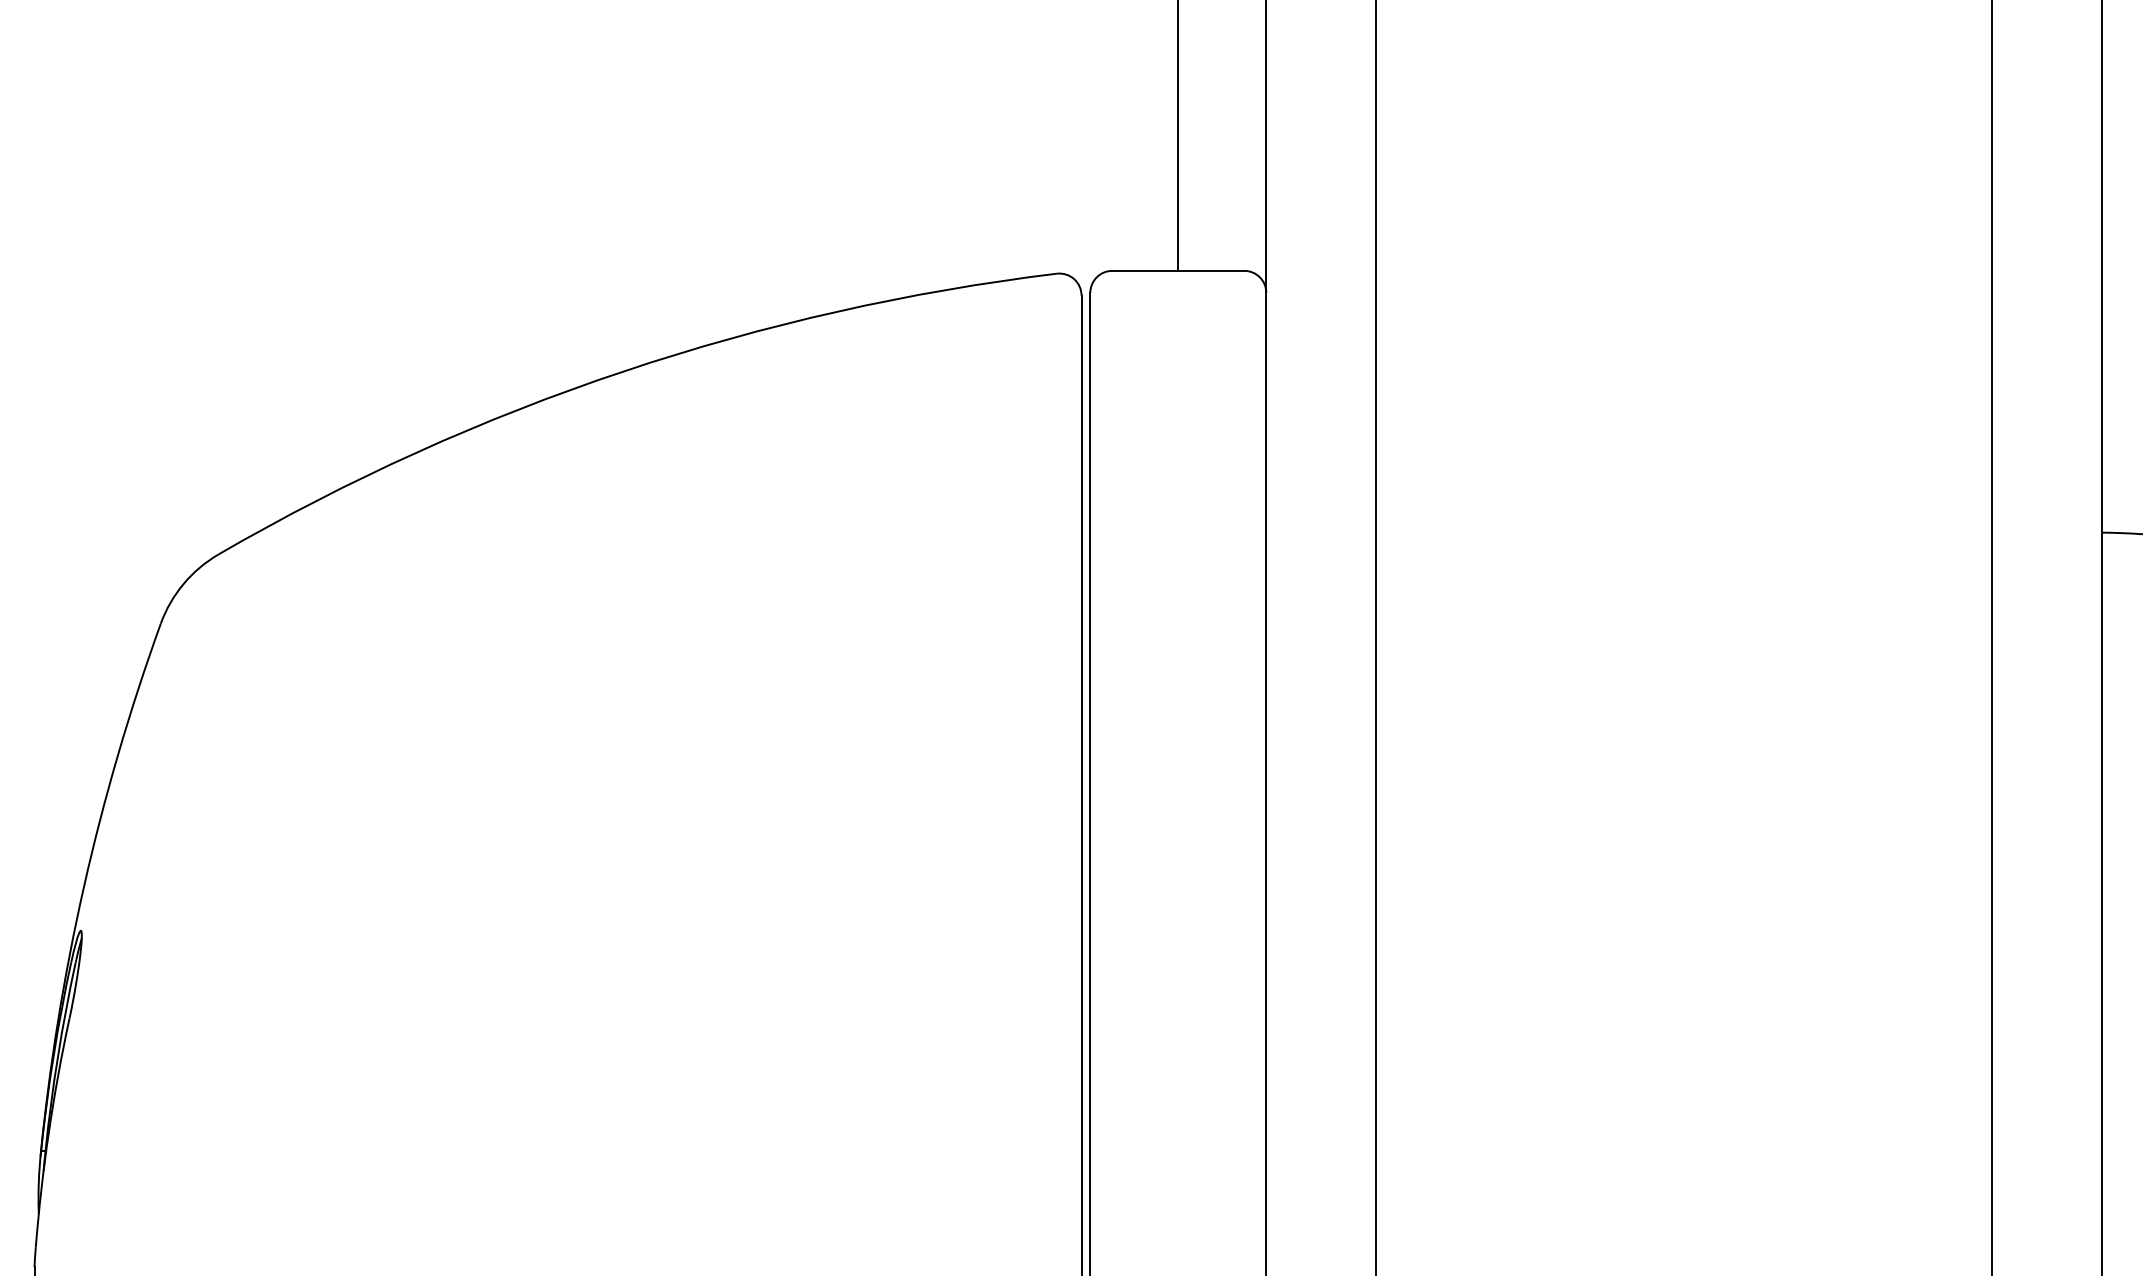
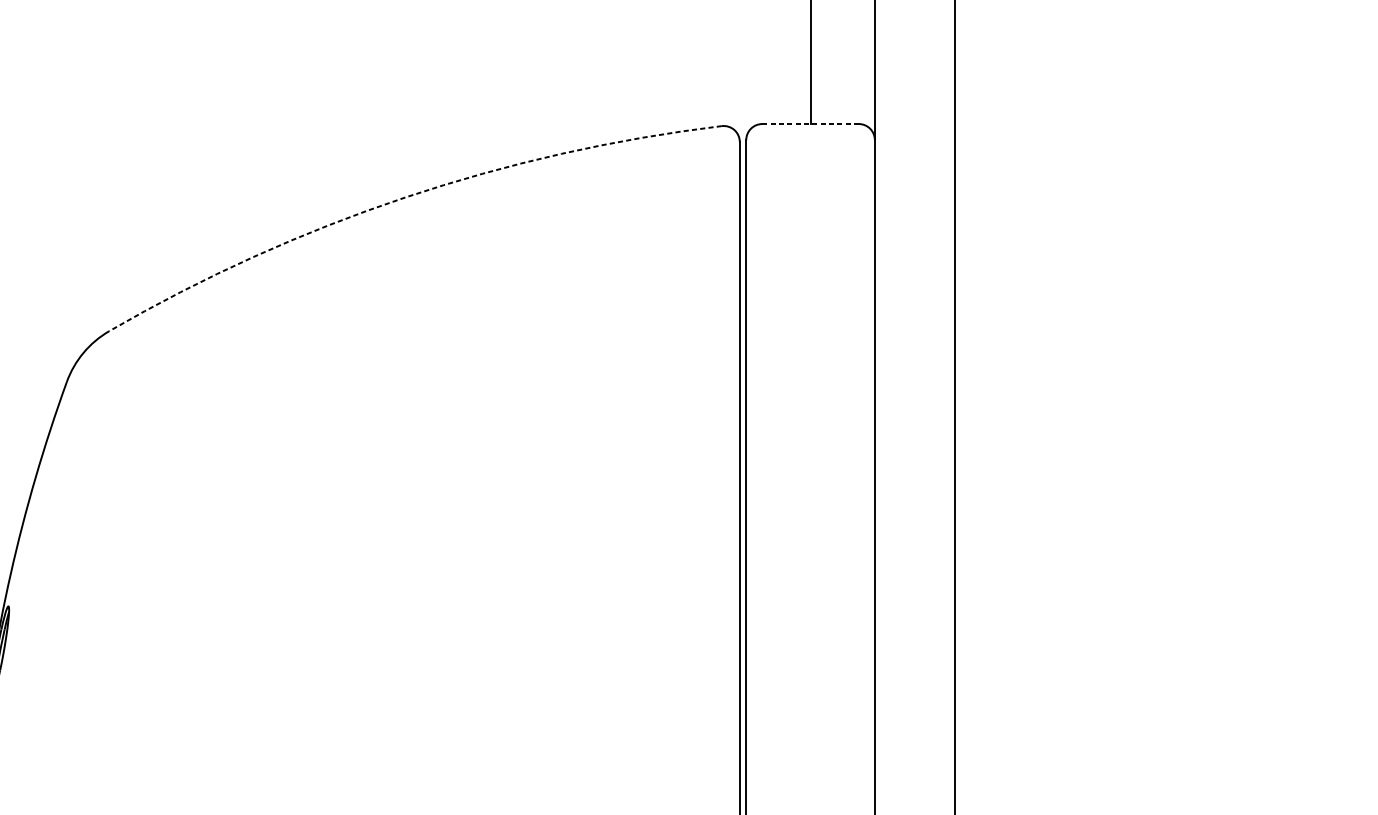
line: (1178, 270) -> (810, 123), solid -> dashed
arc: (623, 371) -> (405, 197), solid -> dashed

